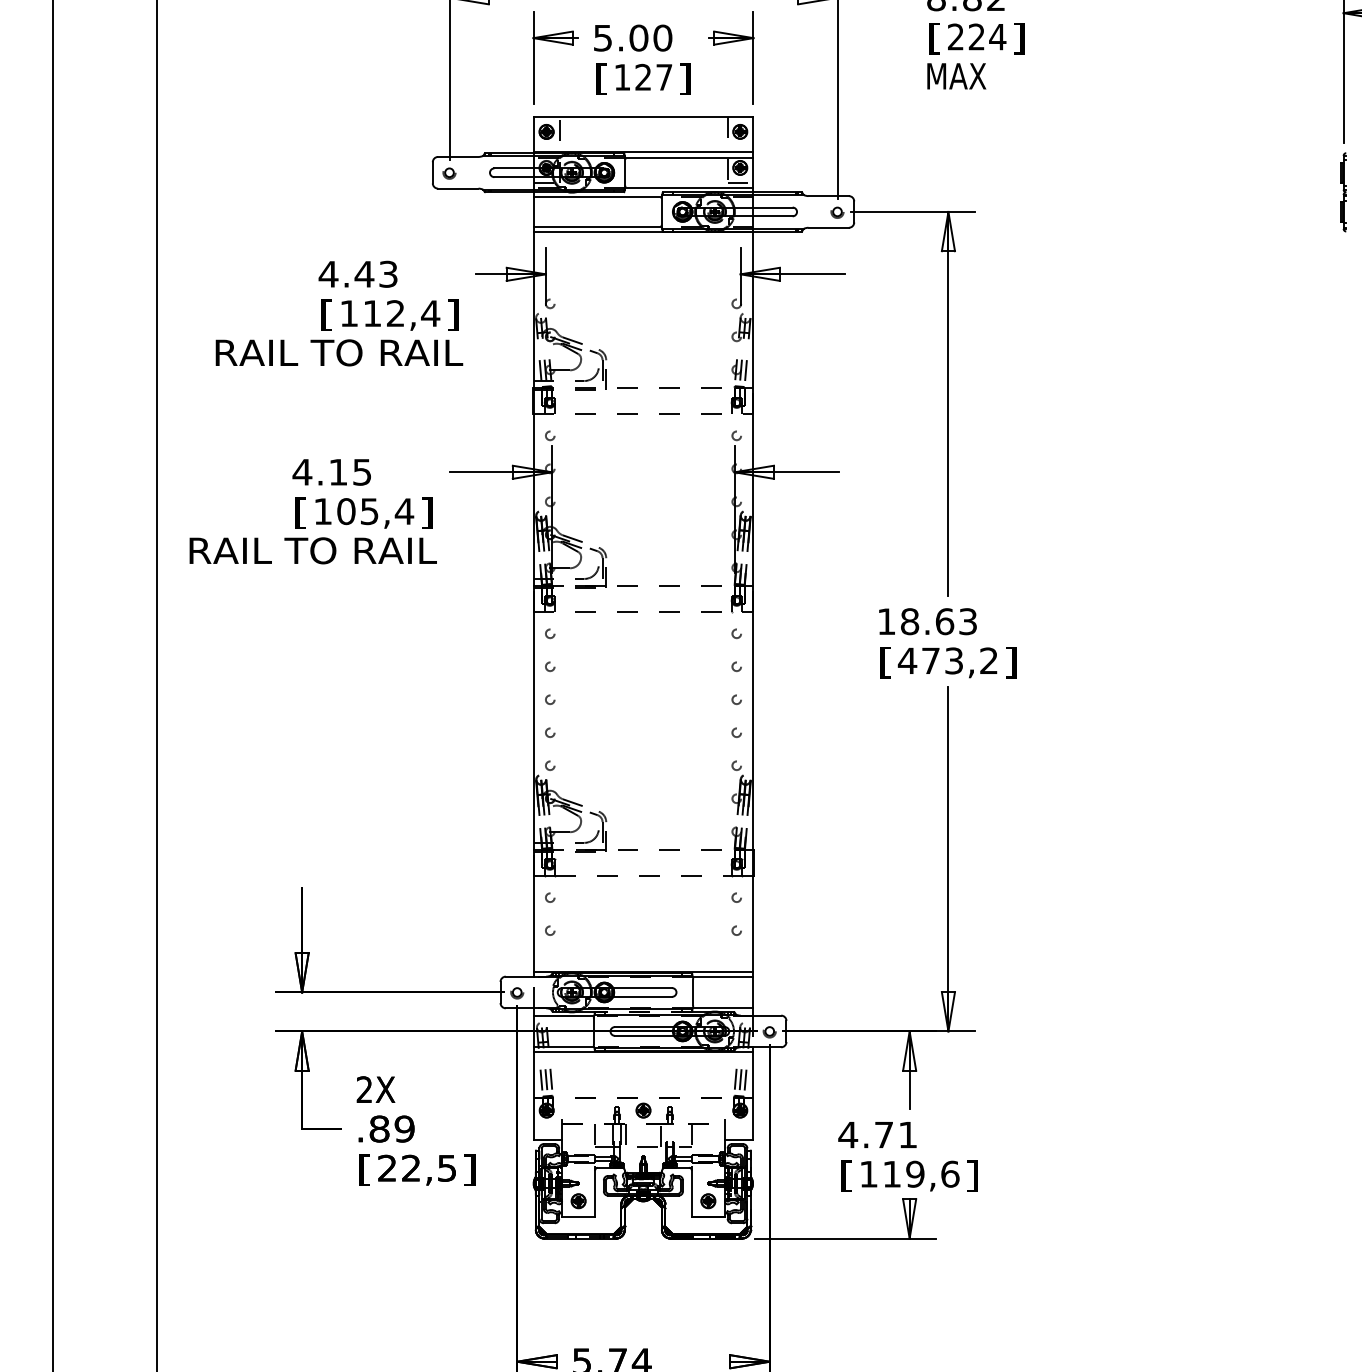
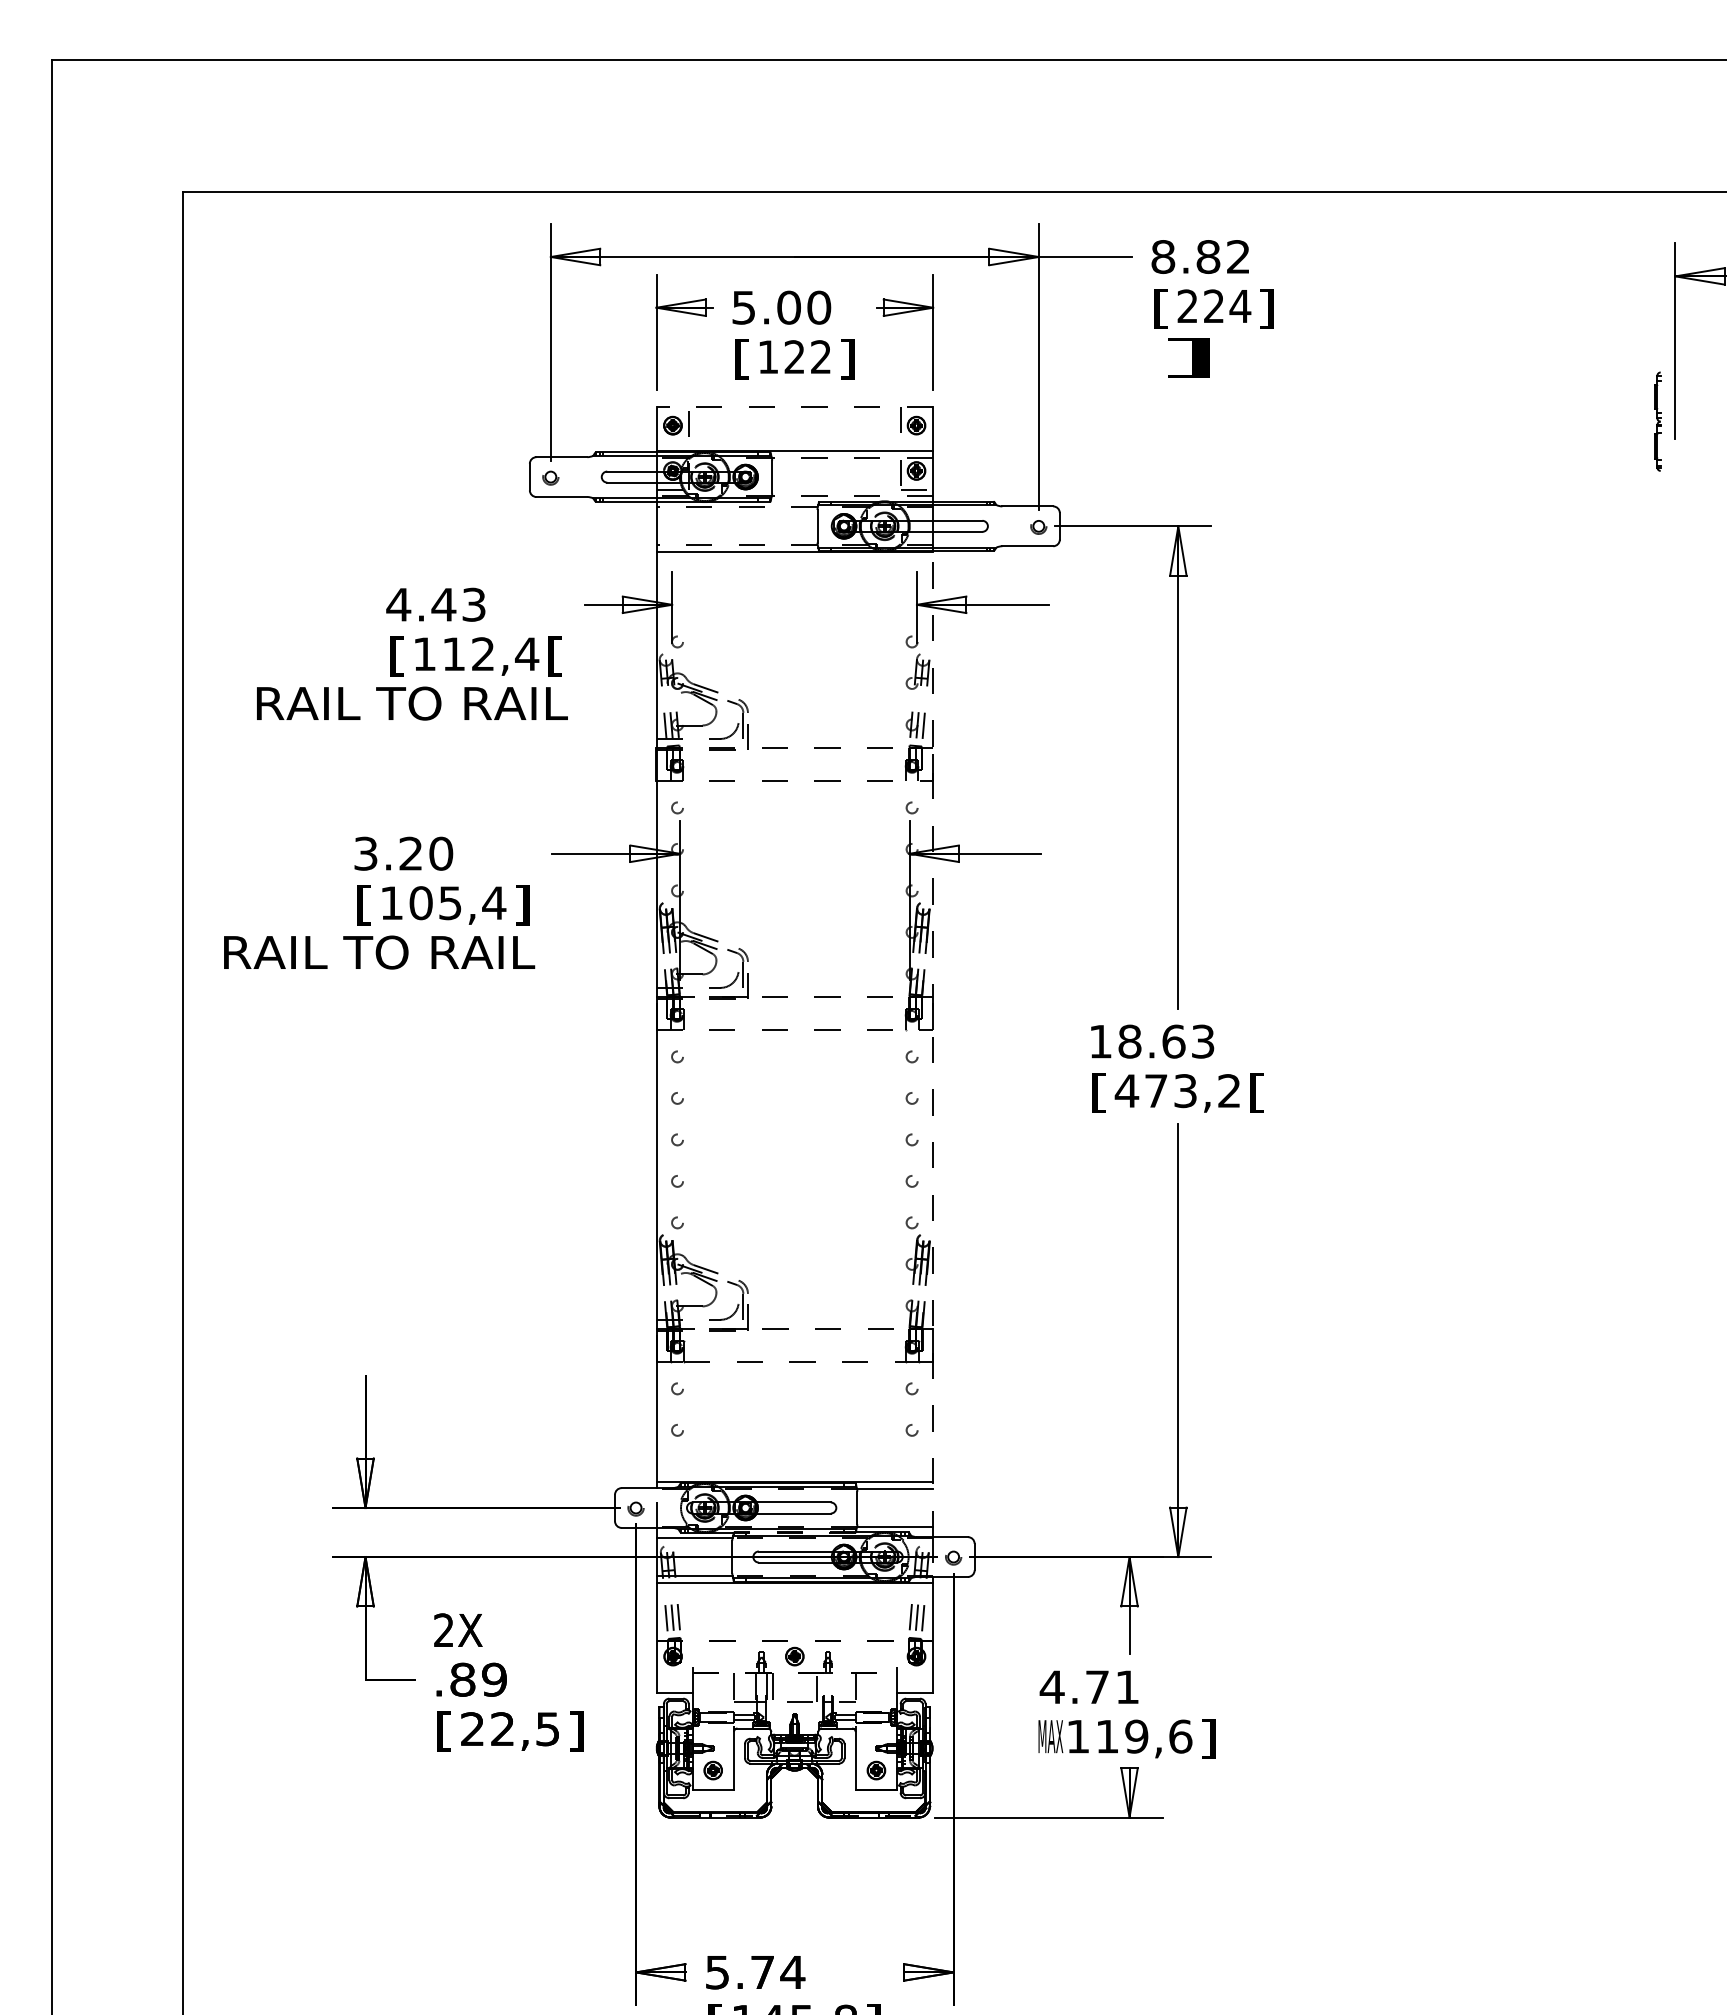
text: (663, 76) -> (820, 356), 127 -> 122
text: (956, 77) -> (1188, 357), MAX -> ]
line: (643, 116) -> (794, 406), solid -> dashed
line: (689, 157) -> (852, 457), solid -> dashed
line: (689, 188) -> (852, 496), solid -> dashed
part: (1343, 192) -> (1657, 421), moved
line: (597, 196) -> (737, 507), solid -> dashed
line: (597, 227) -> (737, 545), solid -> dashed
text: (452, 315) -> (554, 656), ] -> [
text: (332, 472) -> (403, 853), 4.15 -> 3.20
line: (753, 623) -> (933, 1043), solid -> dashed
text: (1011, 662) -> (1257, 1092), ] -> [
text: (846, 1175) -> (1050, 1738), [ -> MAX

